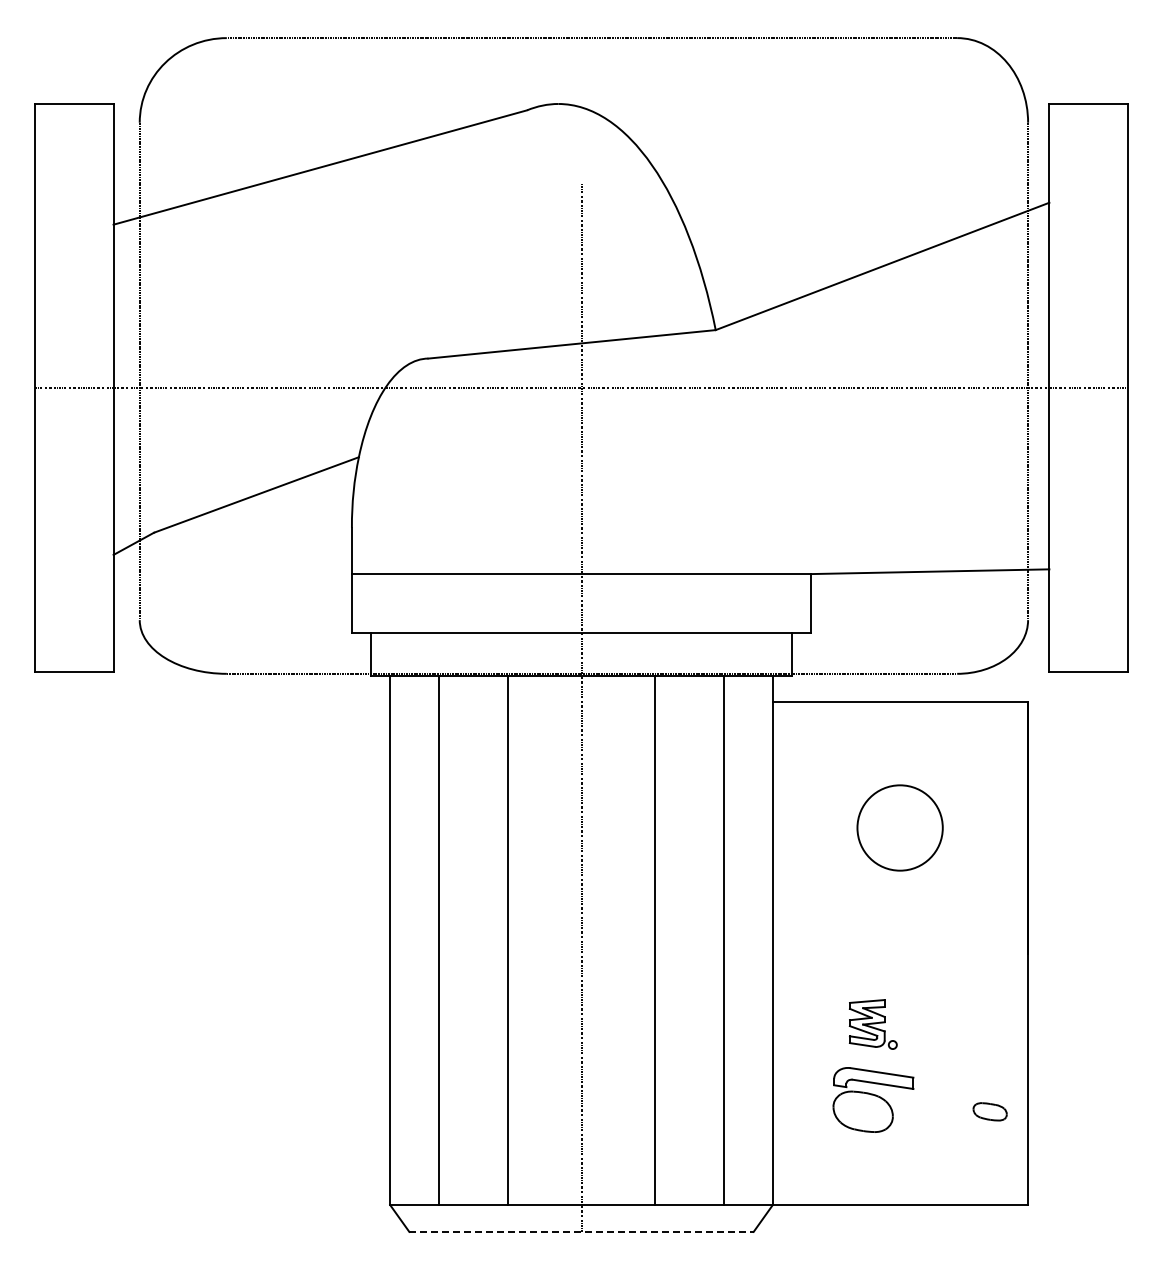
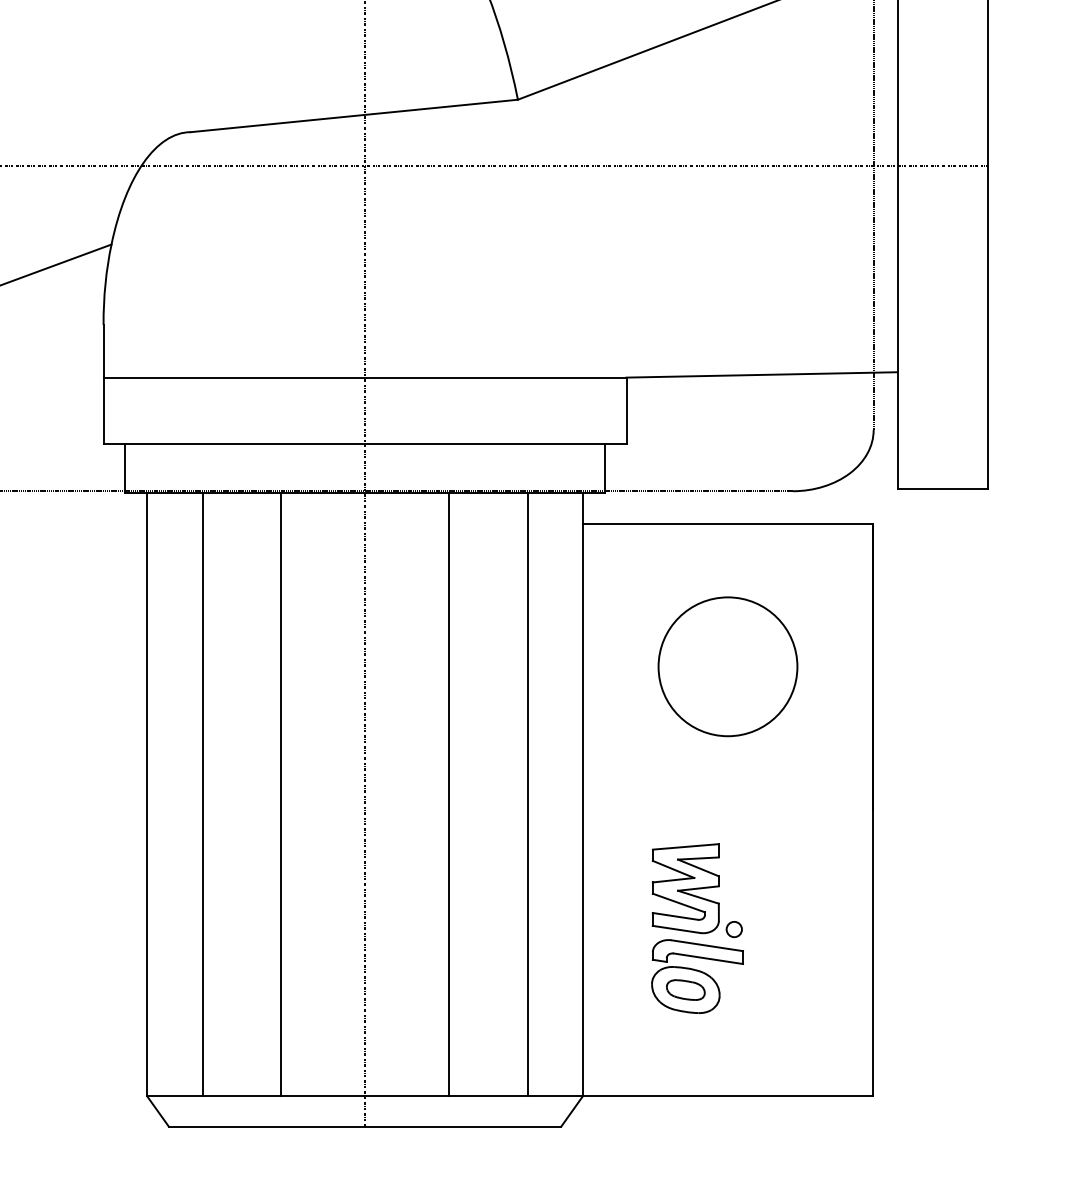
circle: (899, 827) -> (727, 666), size x1.43
part: (873, 1024) -> (697, 890), size x1.67
part: (989, 1111) -> (685, 989), moved
line: (582, 1231) -> (366, 1126), dashed -> solid

